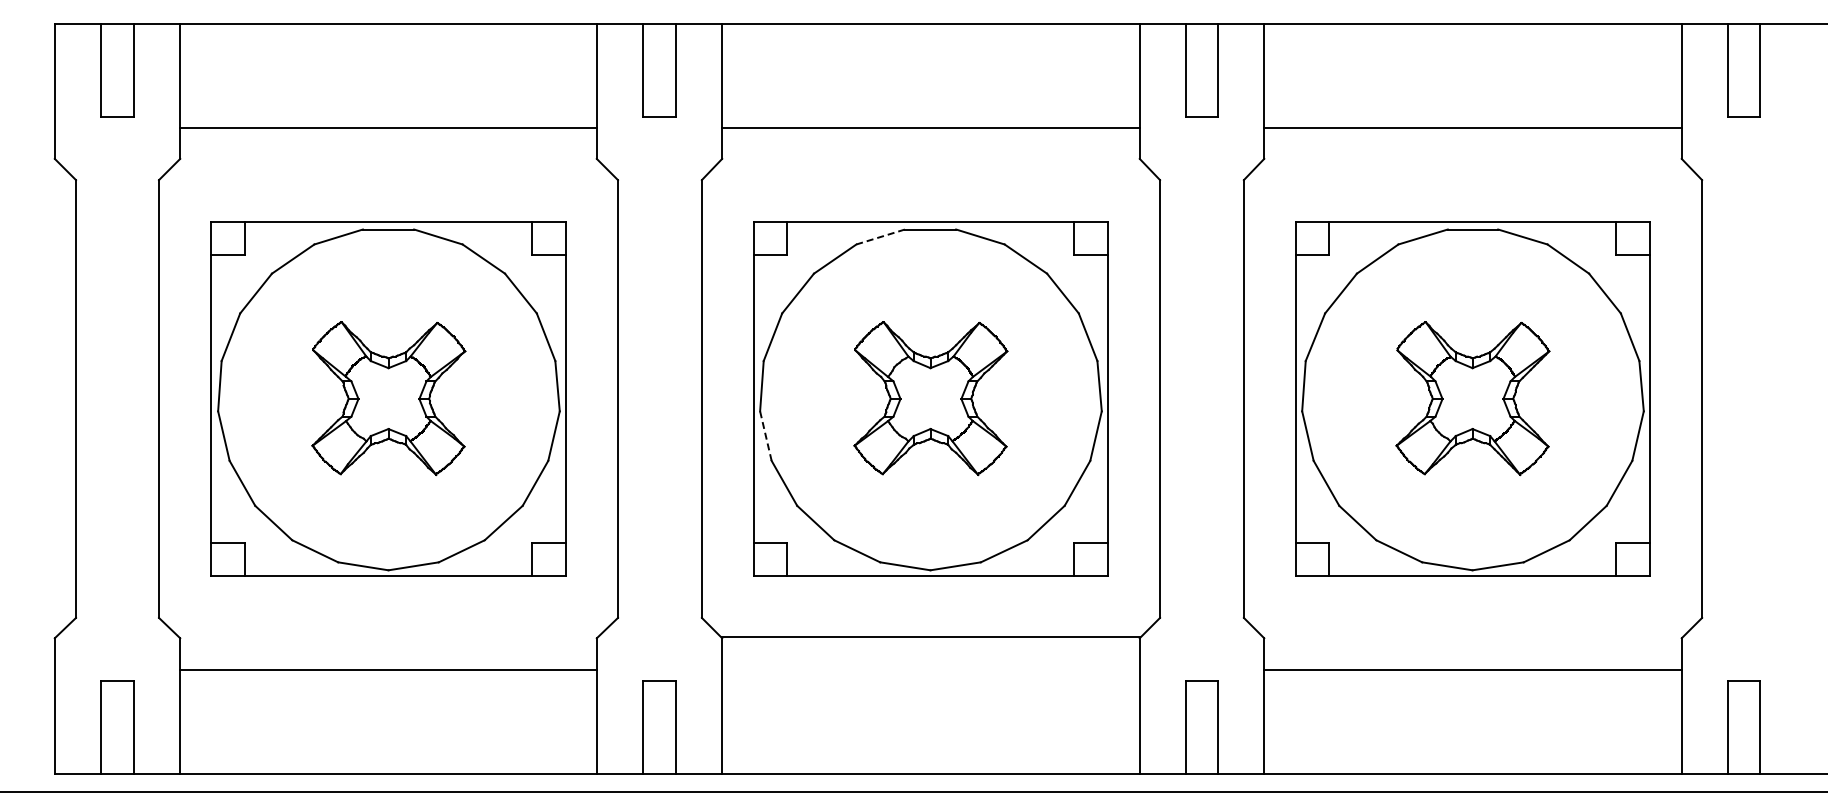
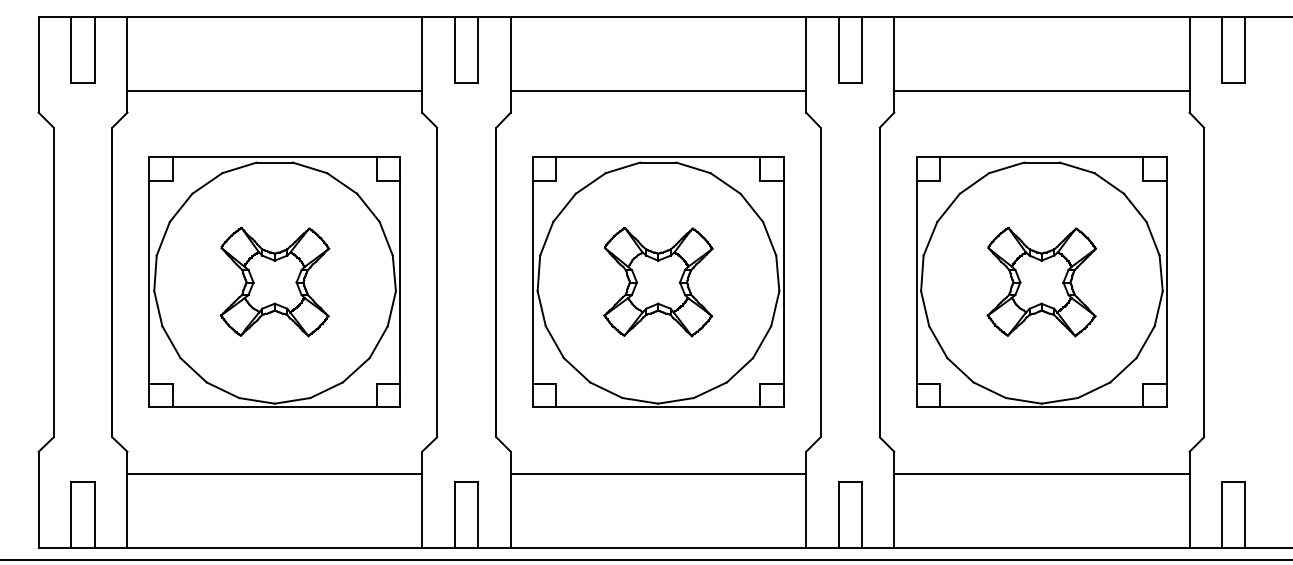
line: (880, 237) -> (622, 168), dashed -> solid
line: (766, 436) -> (542, 309), dashed -> solid
line: (930, 637) -> (658, 474), moved

